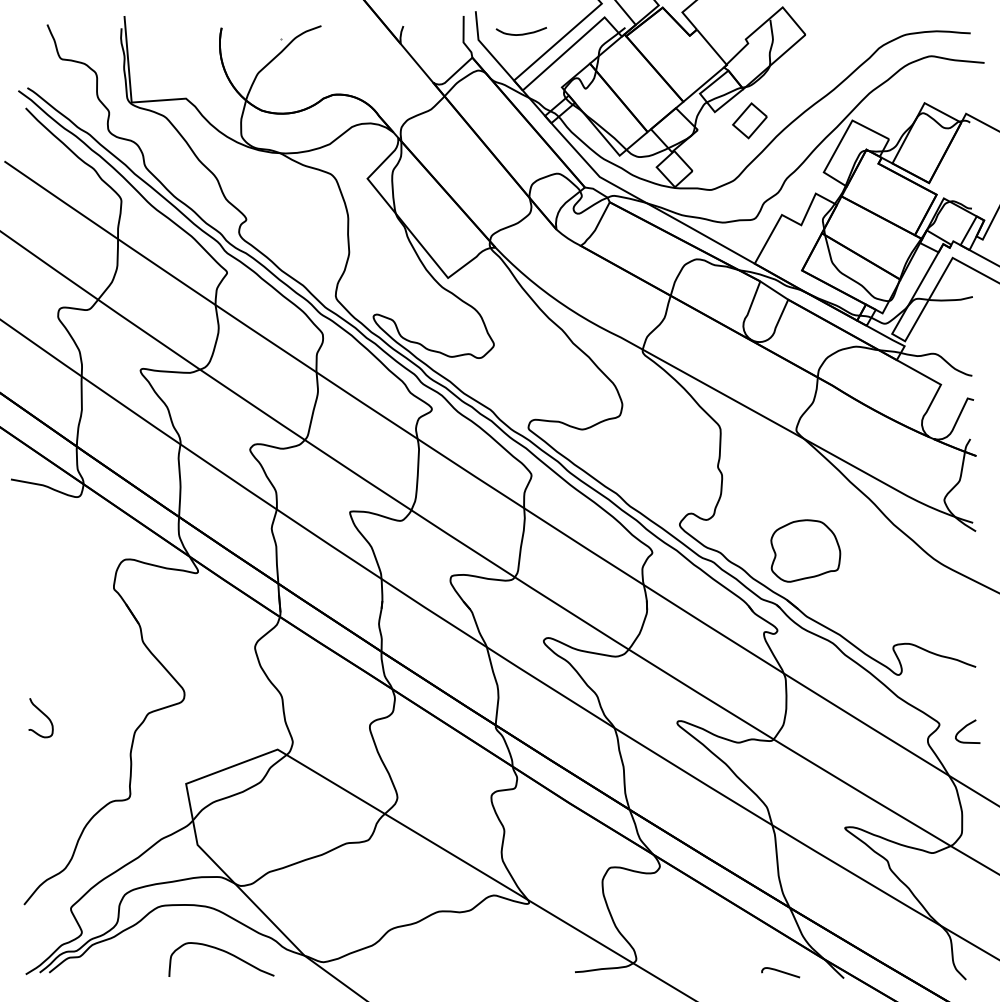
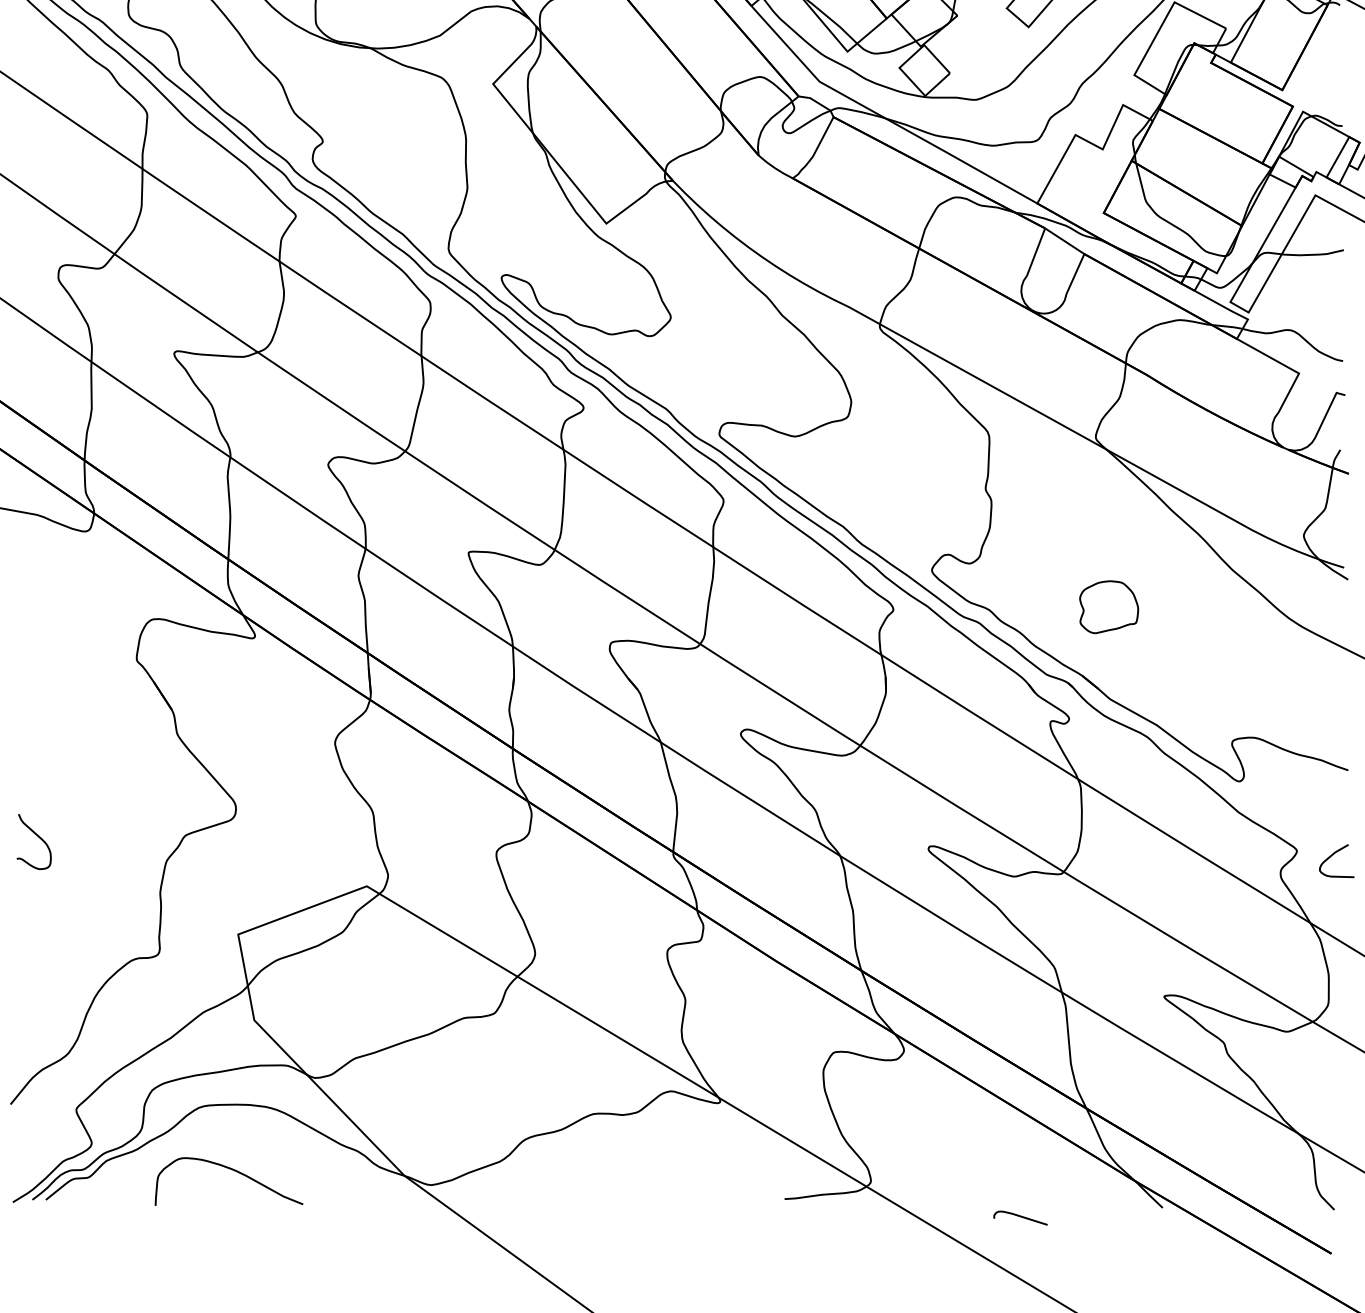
part: (805, 550) -> (1108, 606), size x0.6
curve: (224, 952) -> (233, 1171), moved
curve: (780, 972) -> (1020, 1217), moved

